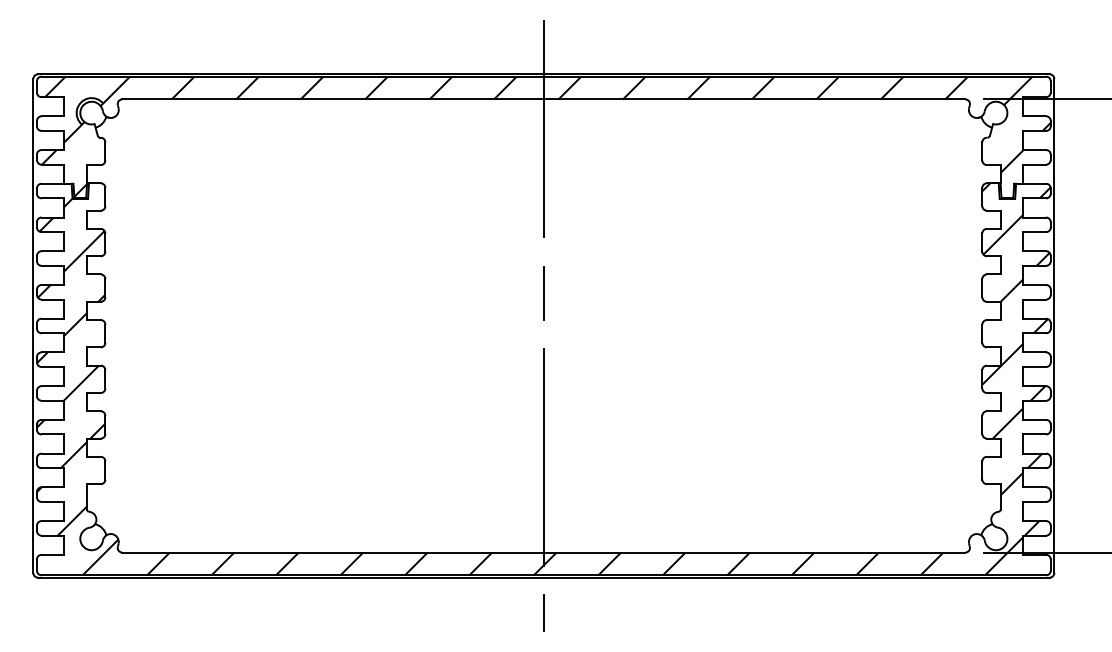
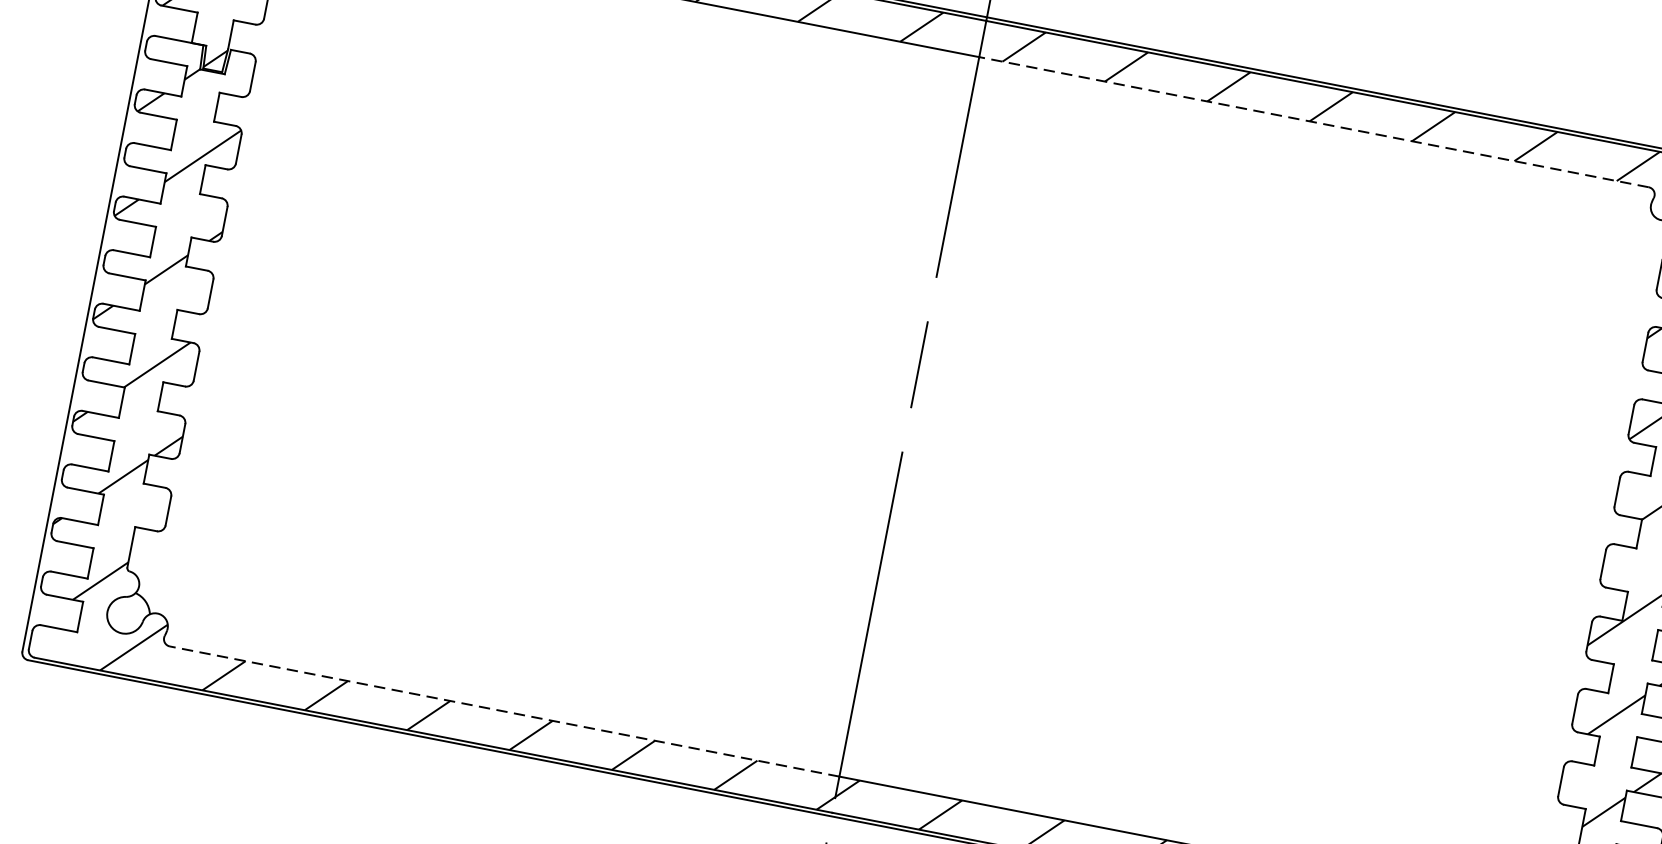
line: (754, 99) -> (1313, 122), solid -> dashed
line: (333, 552) -> (505, 711), solid -> dashed

